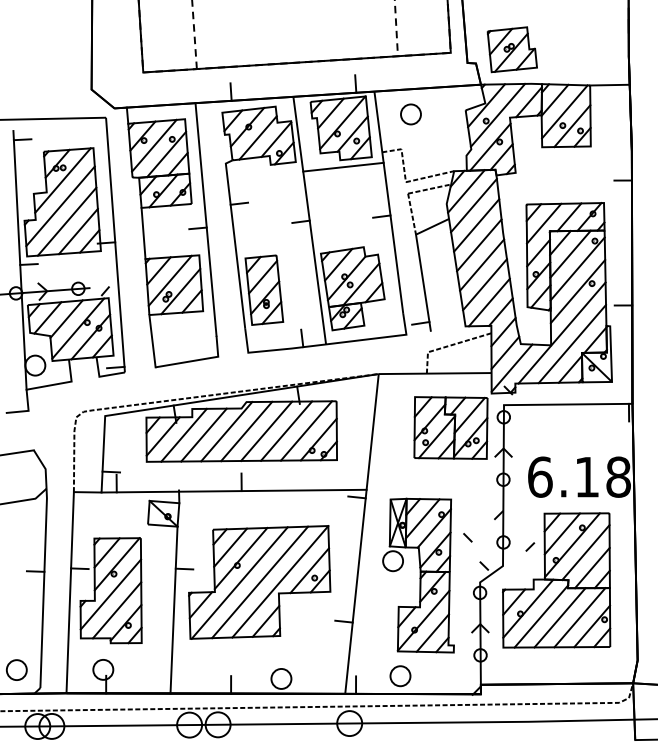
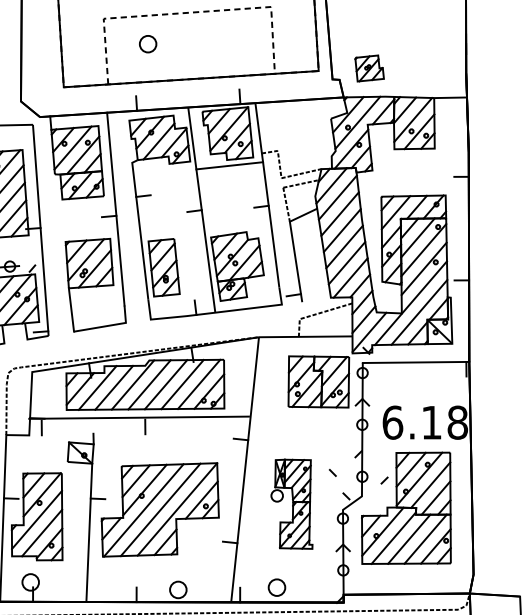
part: (511, 49) -> (369, 68), size x0.7
part: (410, 114) -> (147, 44), moved
line: (143, 233) -> (64, 220), removed
line: (233, 490) -> (138, 417), moved
part: (418, 575) -> (291, 504), size x0.7

